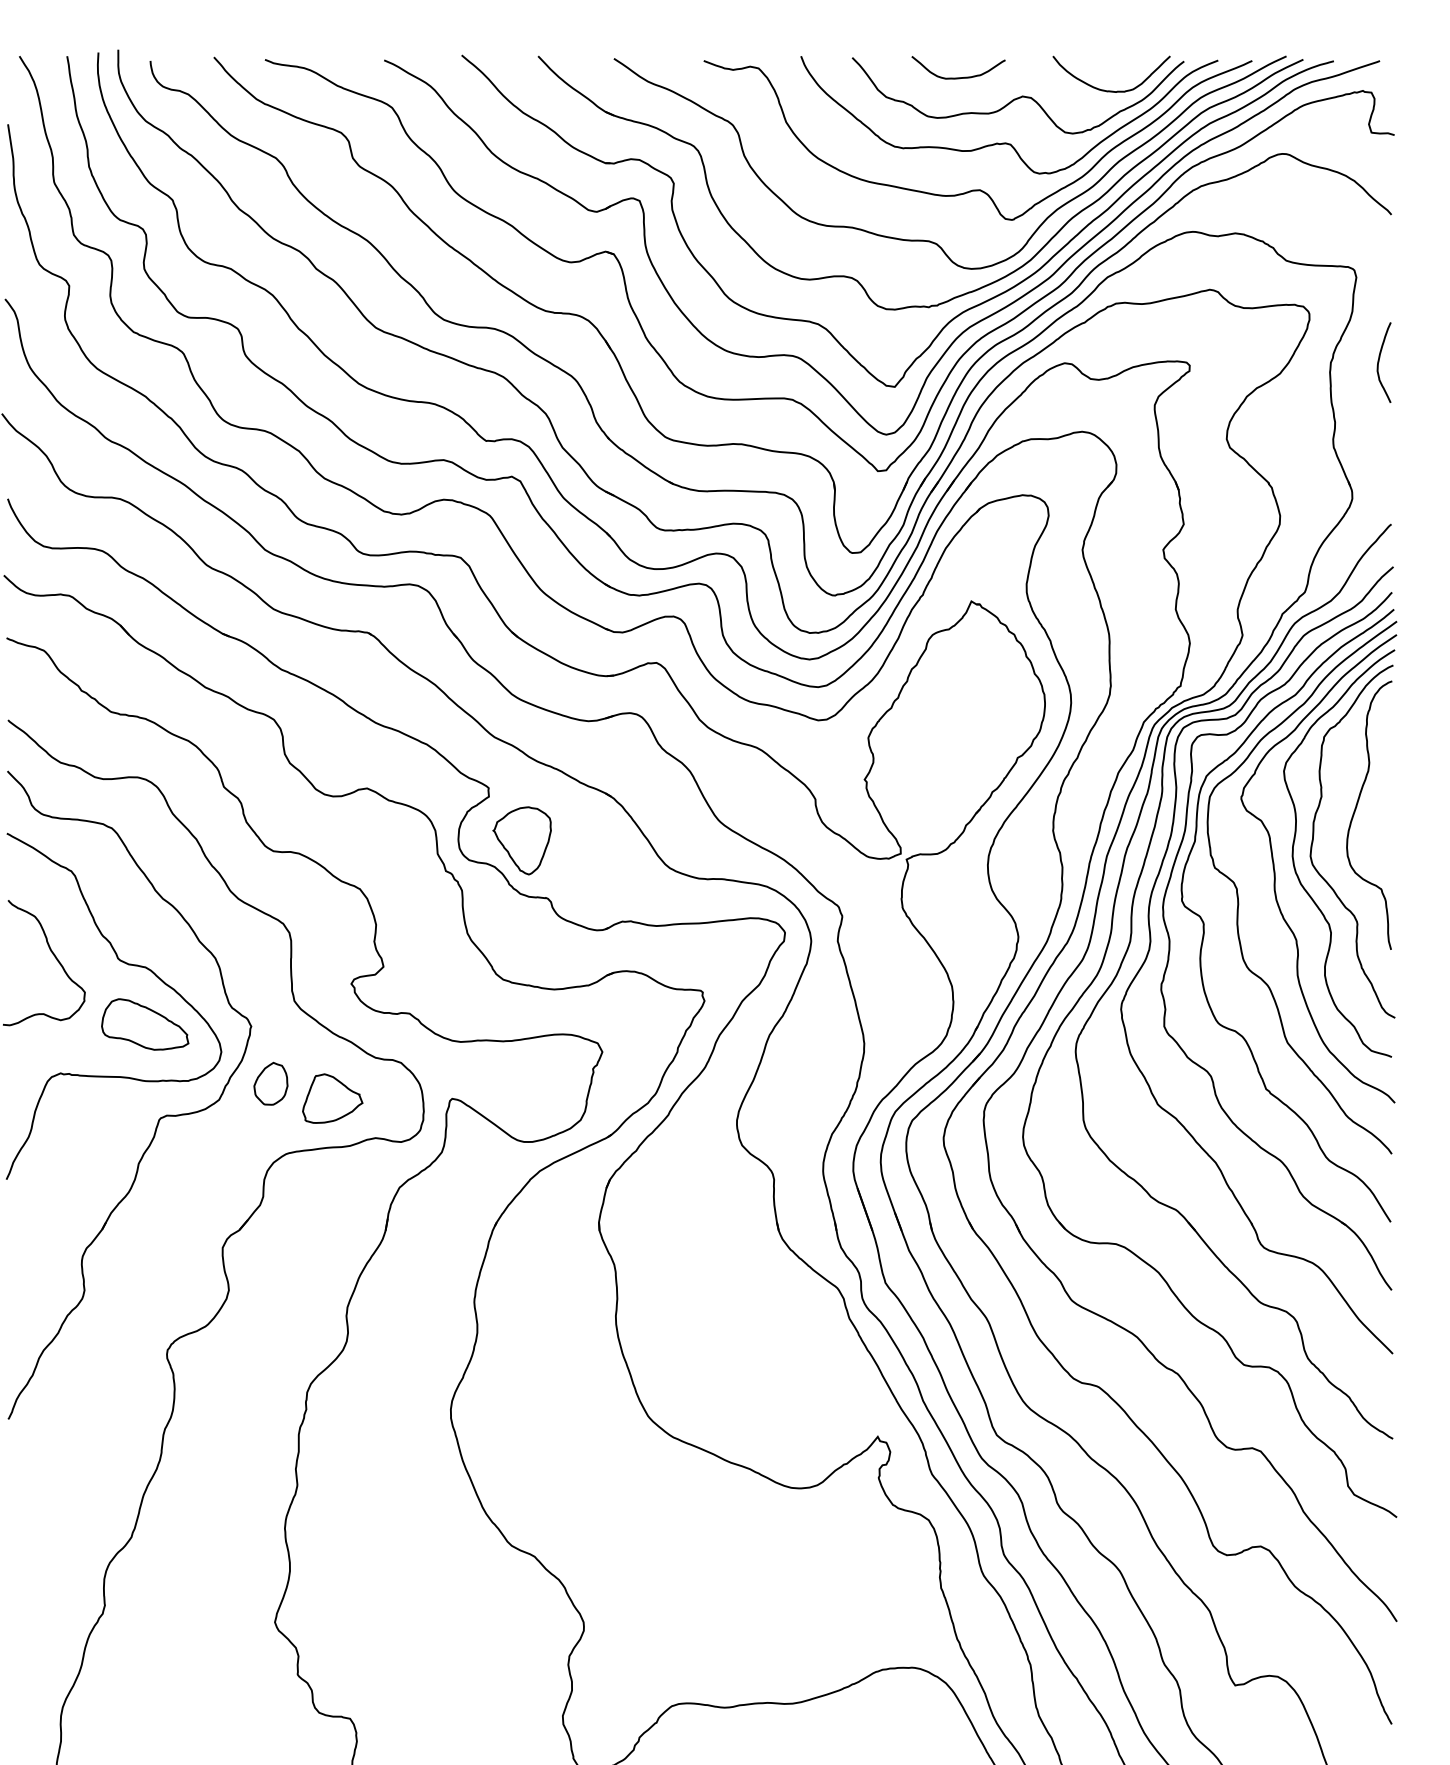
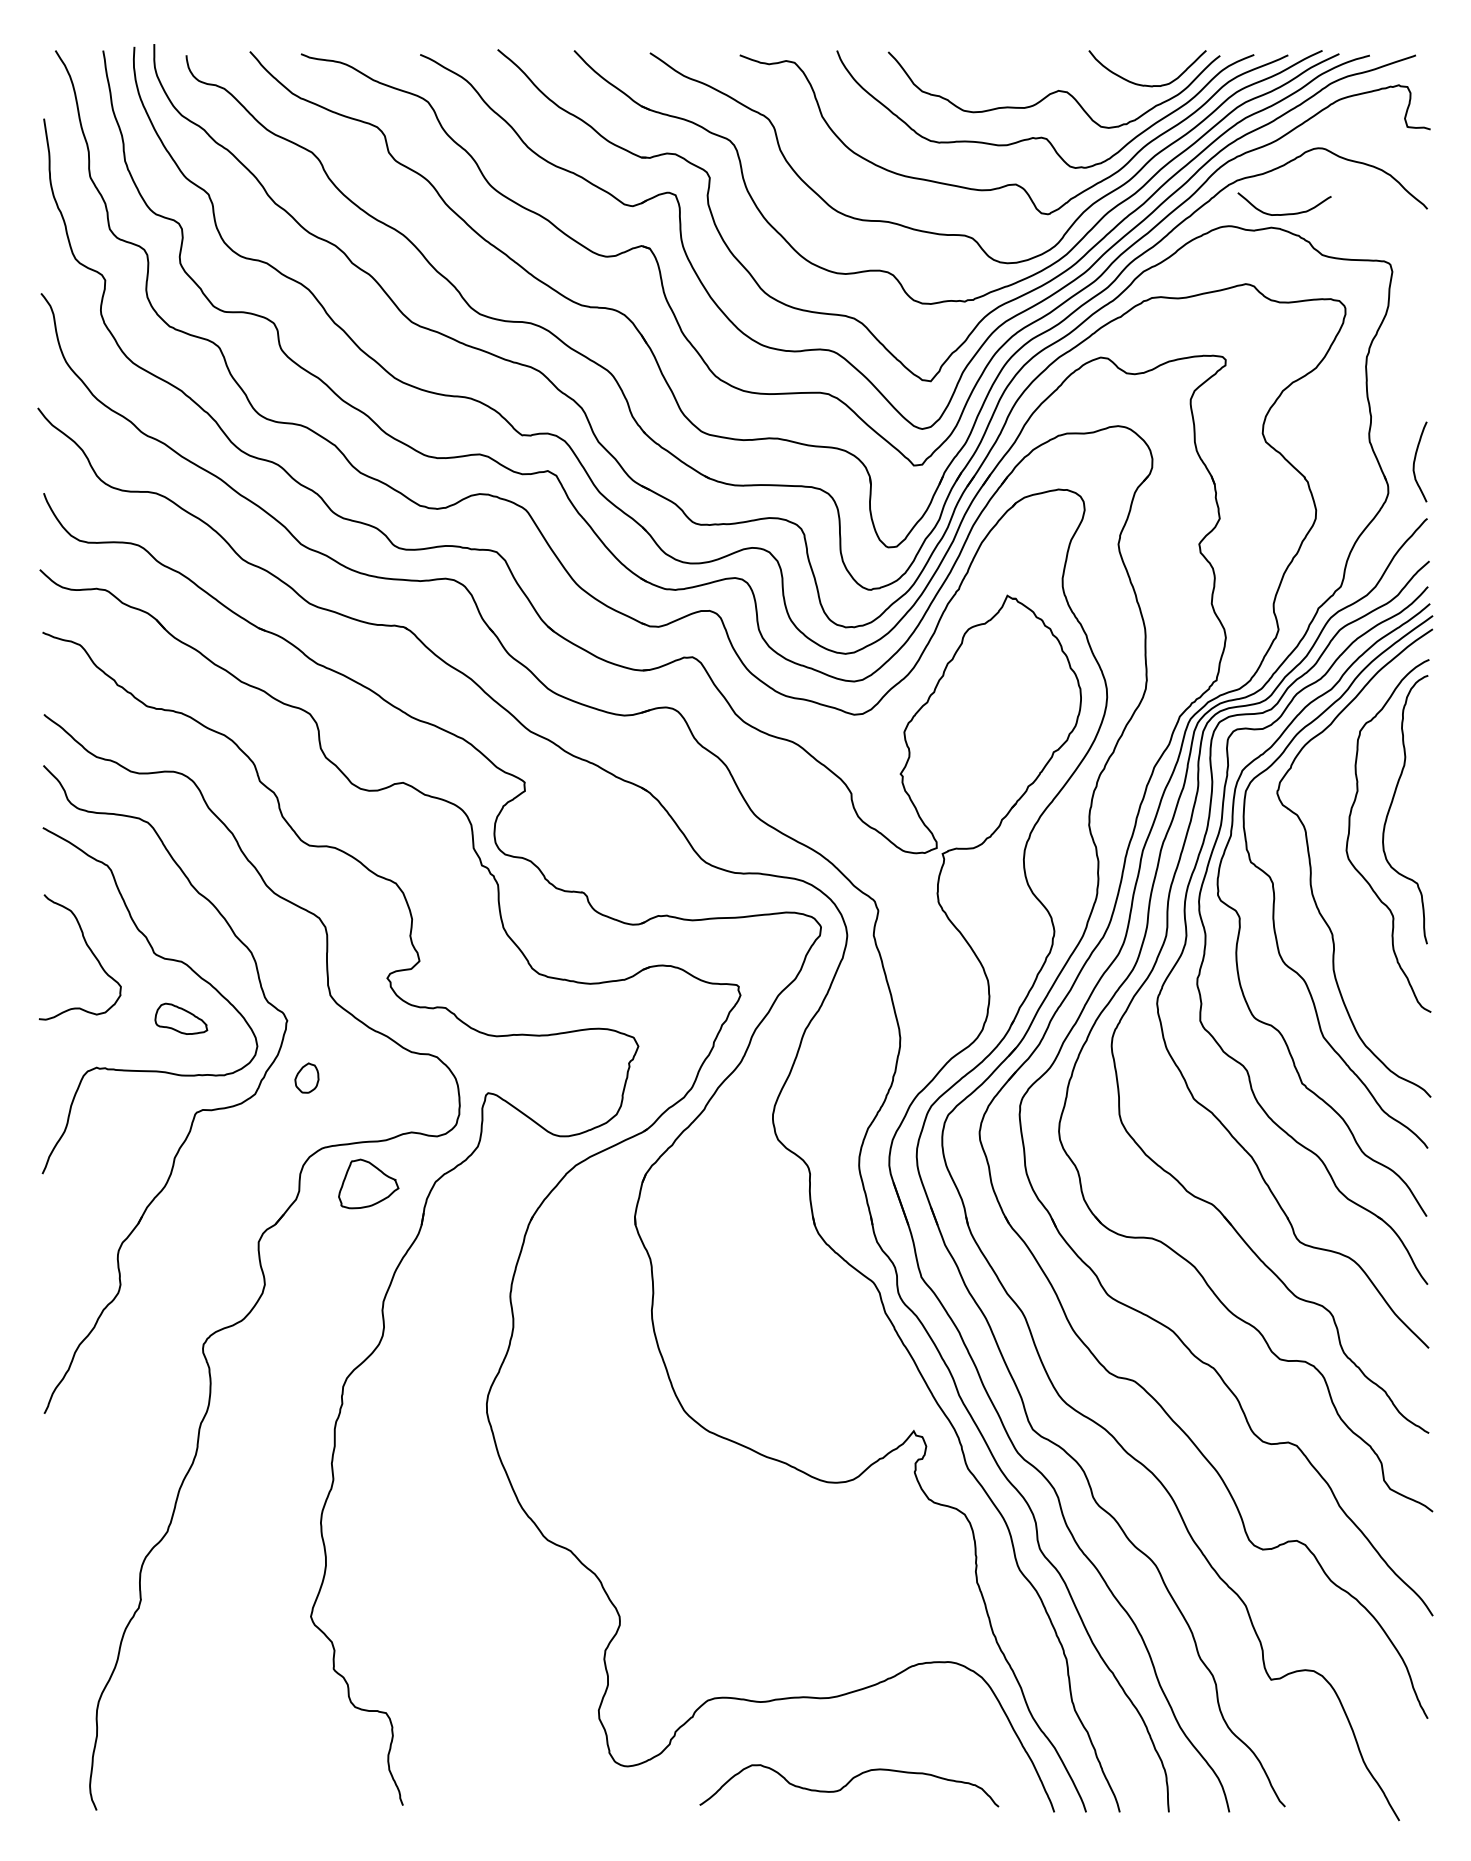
curve: (958, 77) -> (1284, 213), moved
curve: (1379, 362) -> (1415, 461), moved
part: (521, 840) -> (557, 834), removed
curve: (1294, 860) -> (1330, 854), removed
part: (145, 1024) -> (181, 1018), size x0.6
part: (270, 1083) -> (306, 1077), size x0.7
part: (332, 1098) -> (368, 1183), moved

